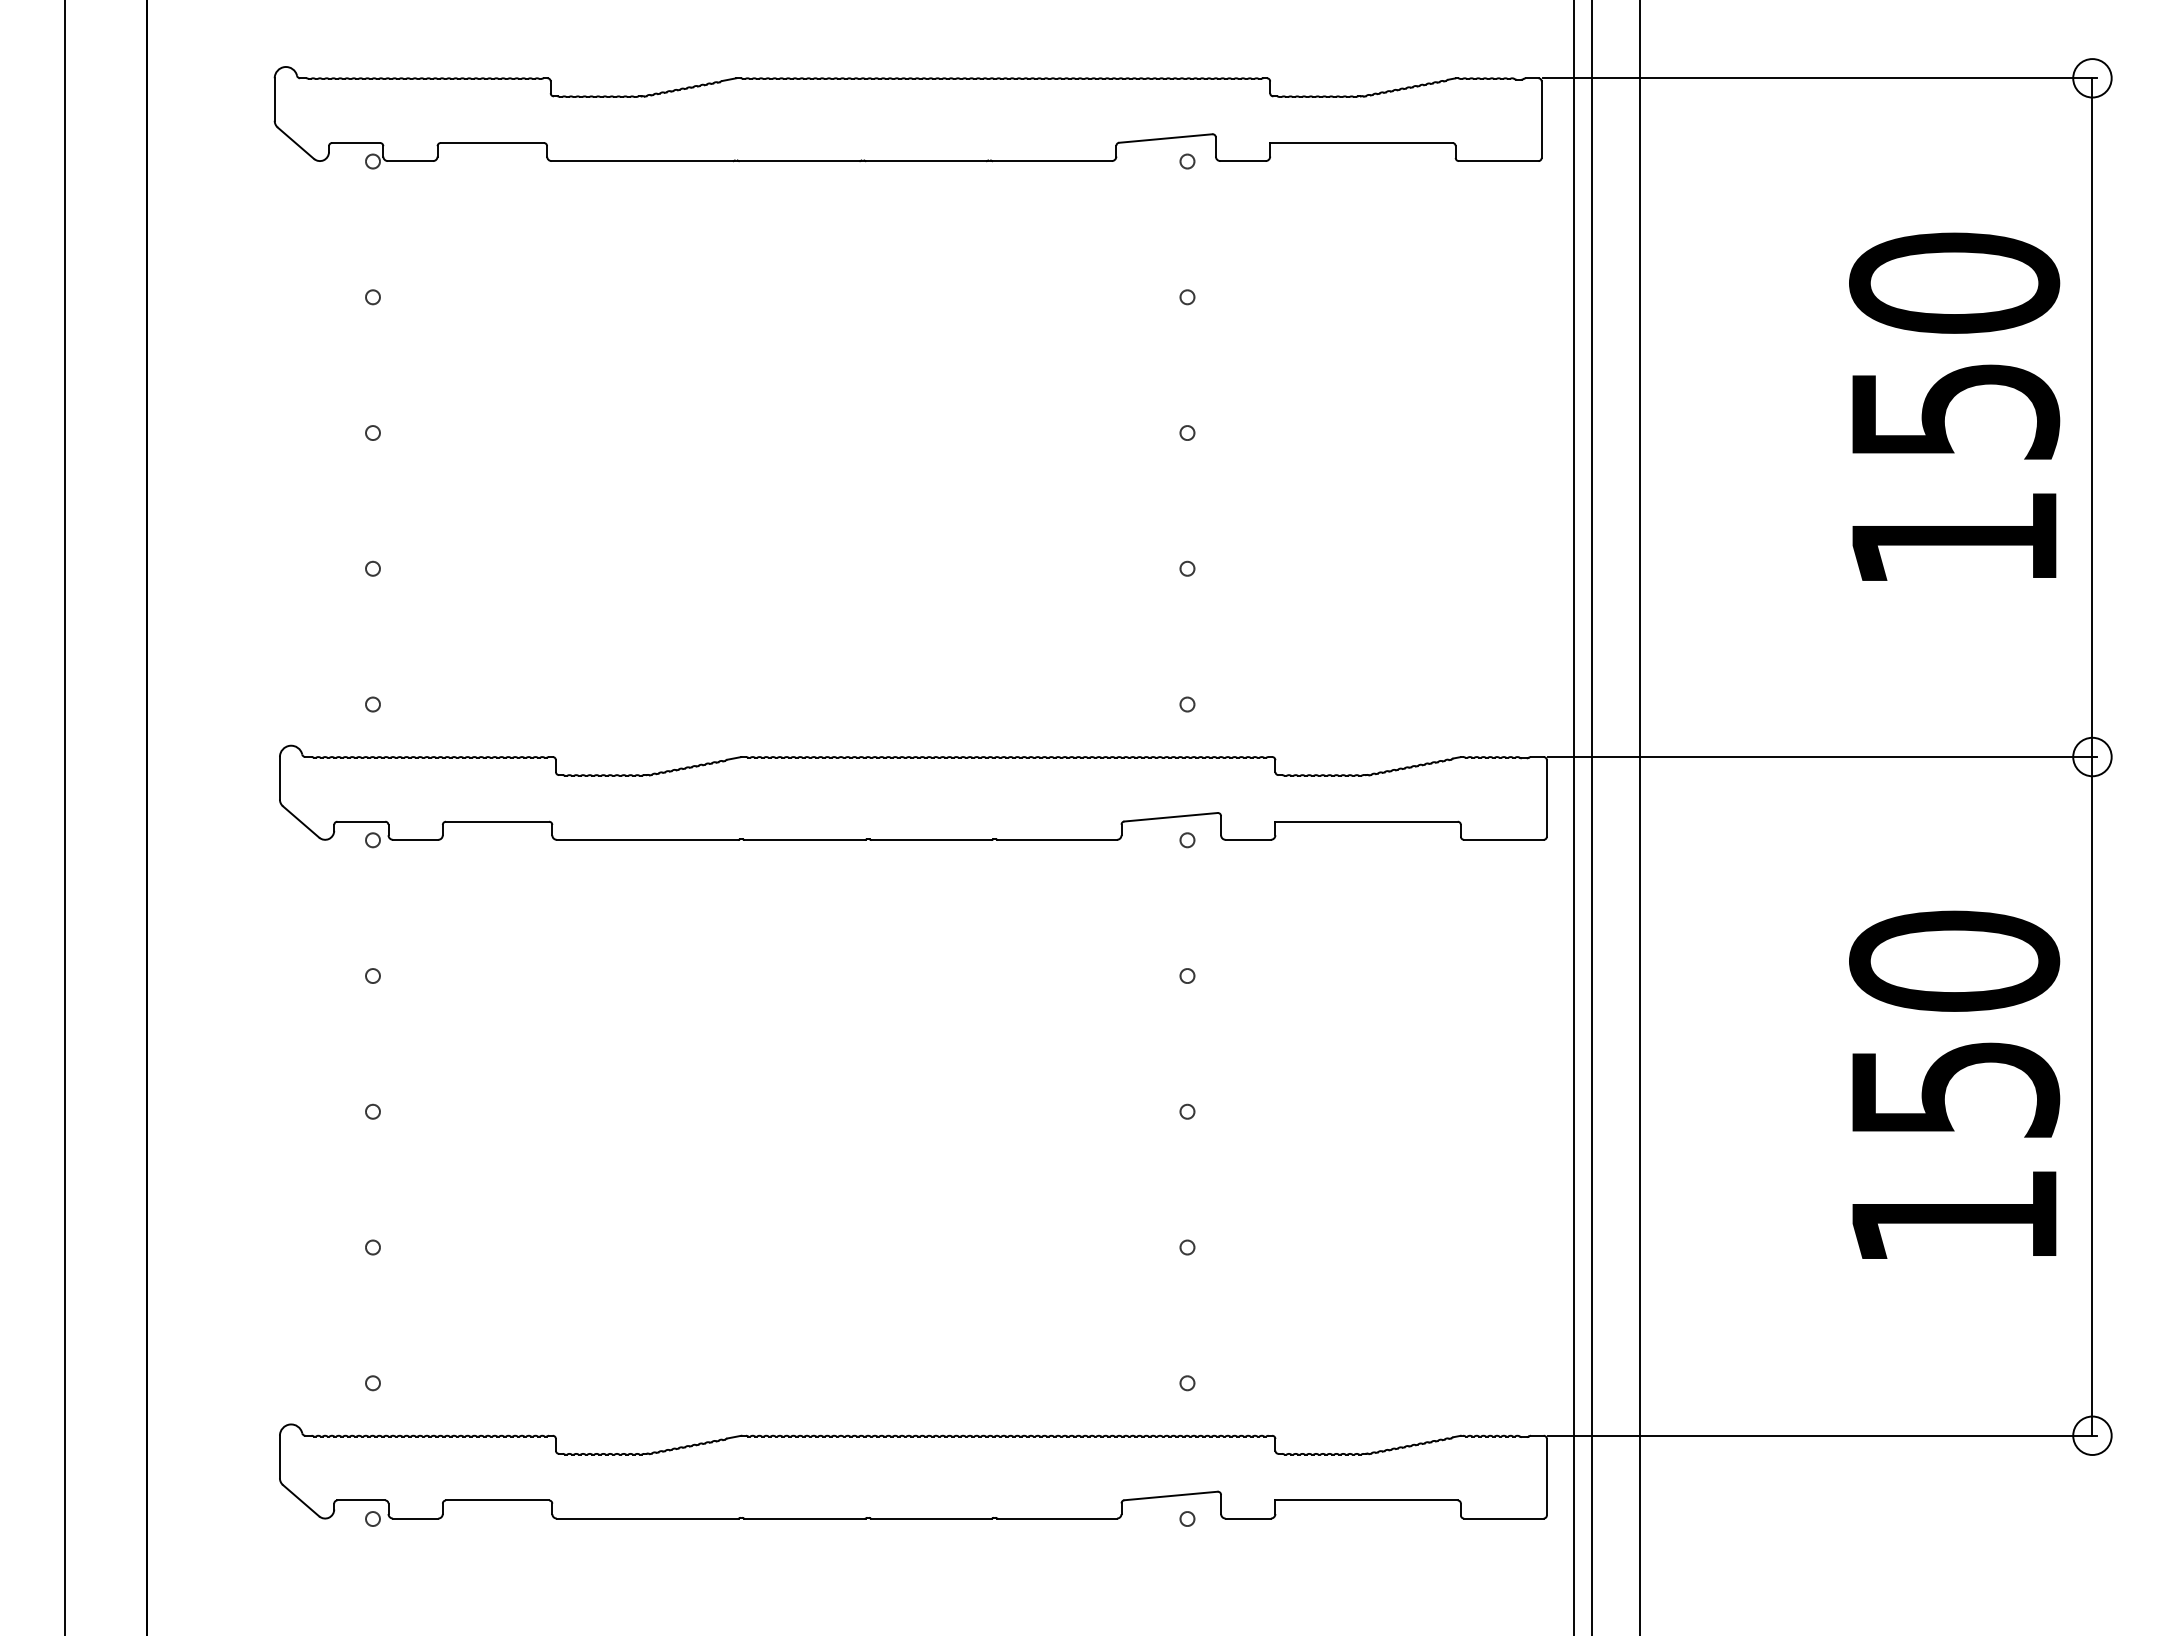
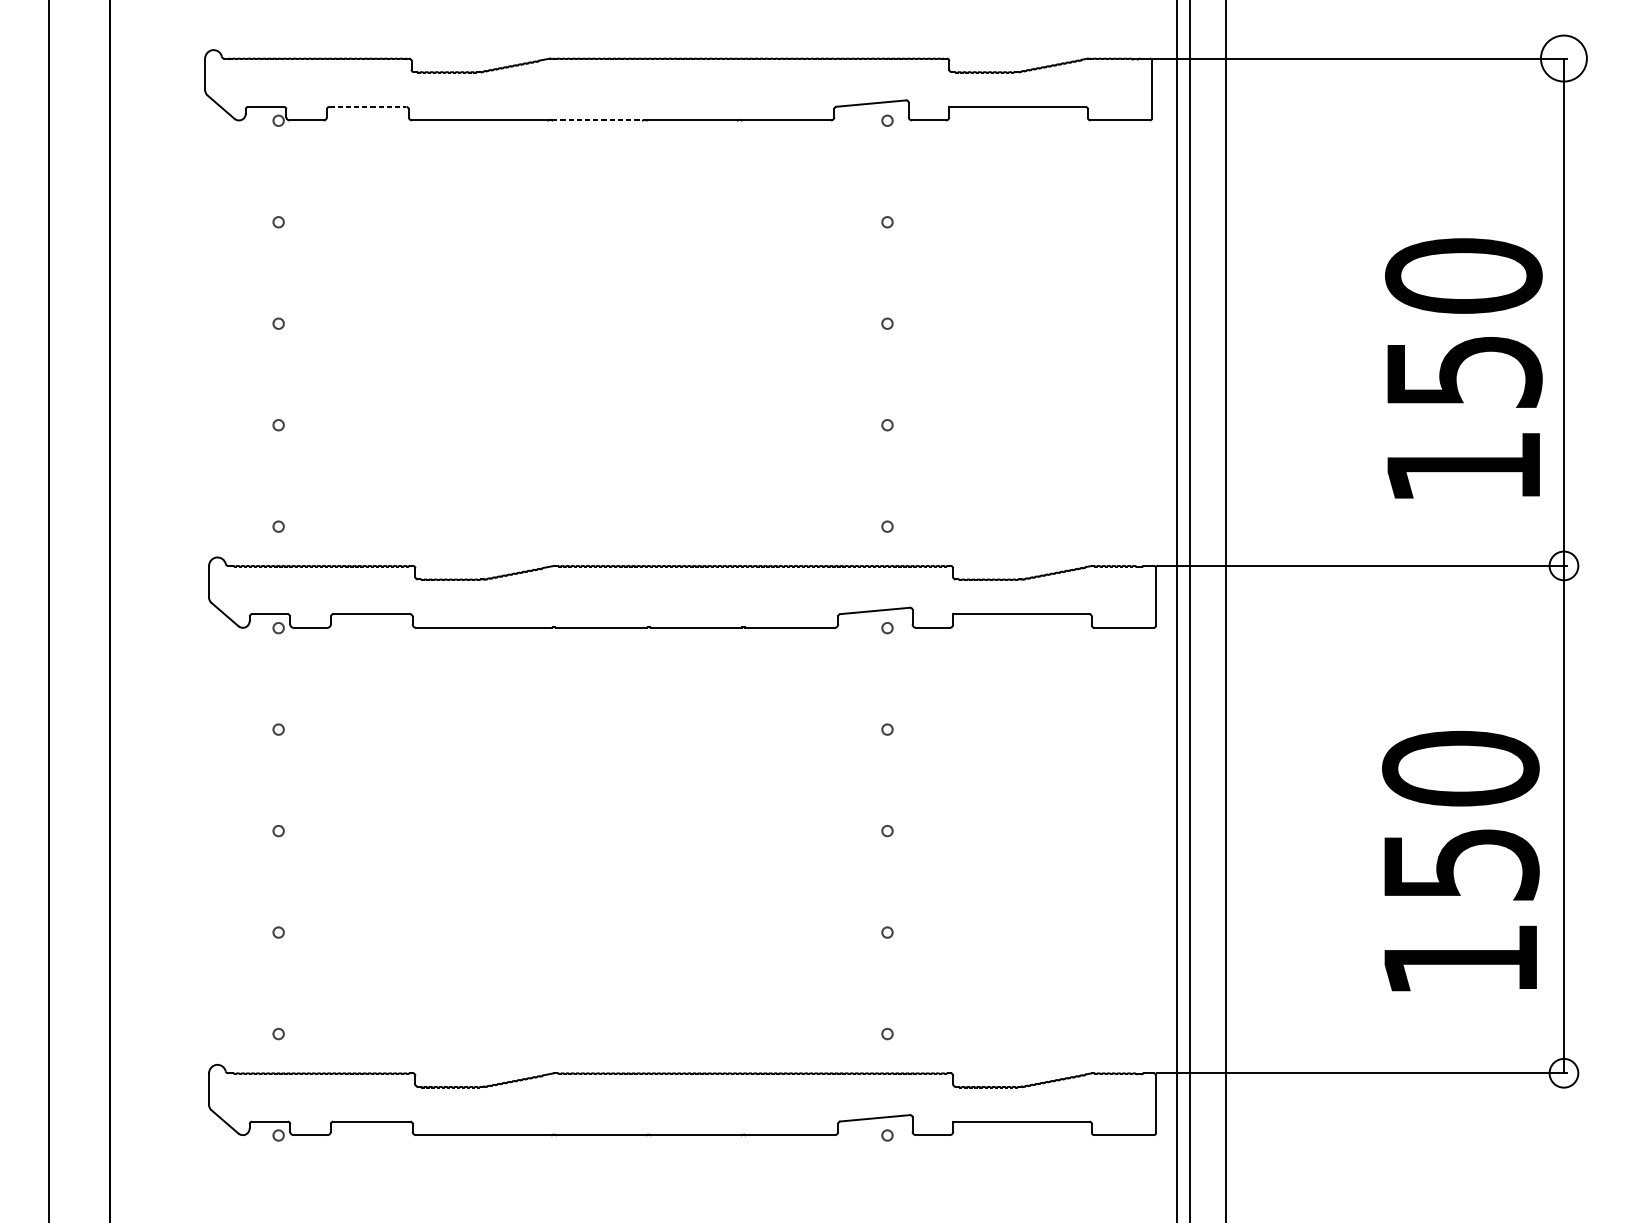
circle: (2092, 78) -> (1563, 58), size x1.6
line: (492, 143) -> (367, 107), solid -> dashed
line: (799, 161) -> (597, 120), solid -> dashed
text: (1954, 406) -> (1463, 368), moved
text: (1954, 1084) -> (1460, 860), moved

